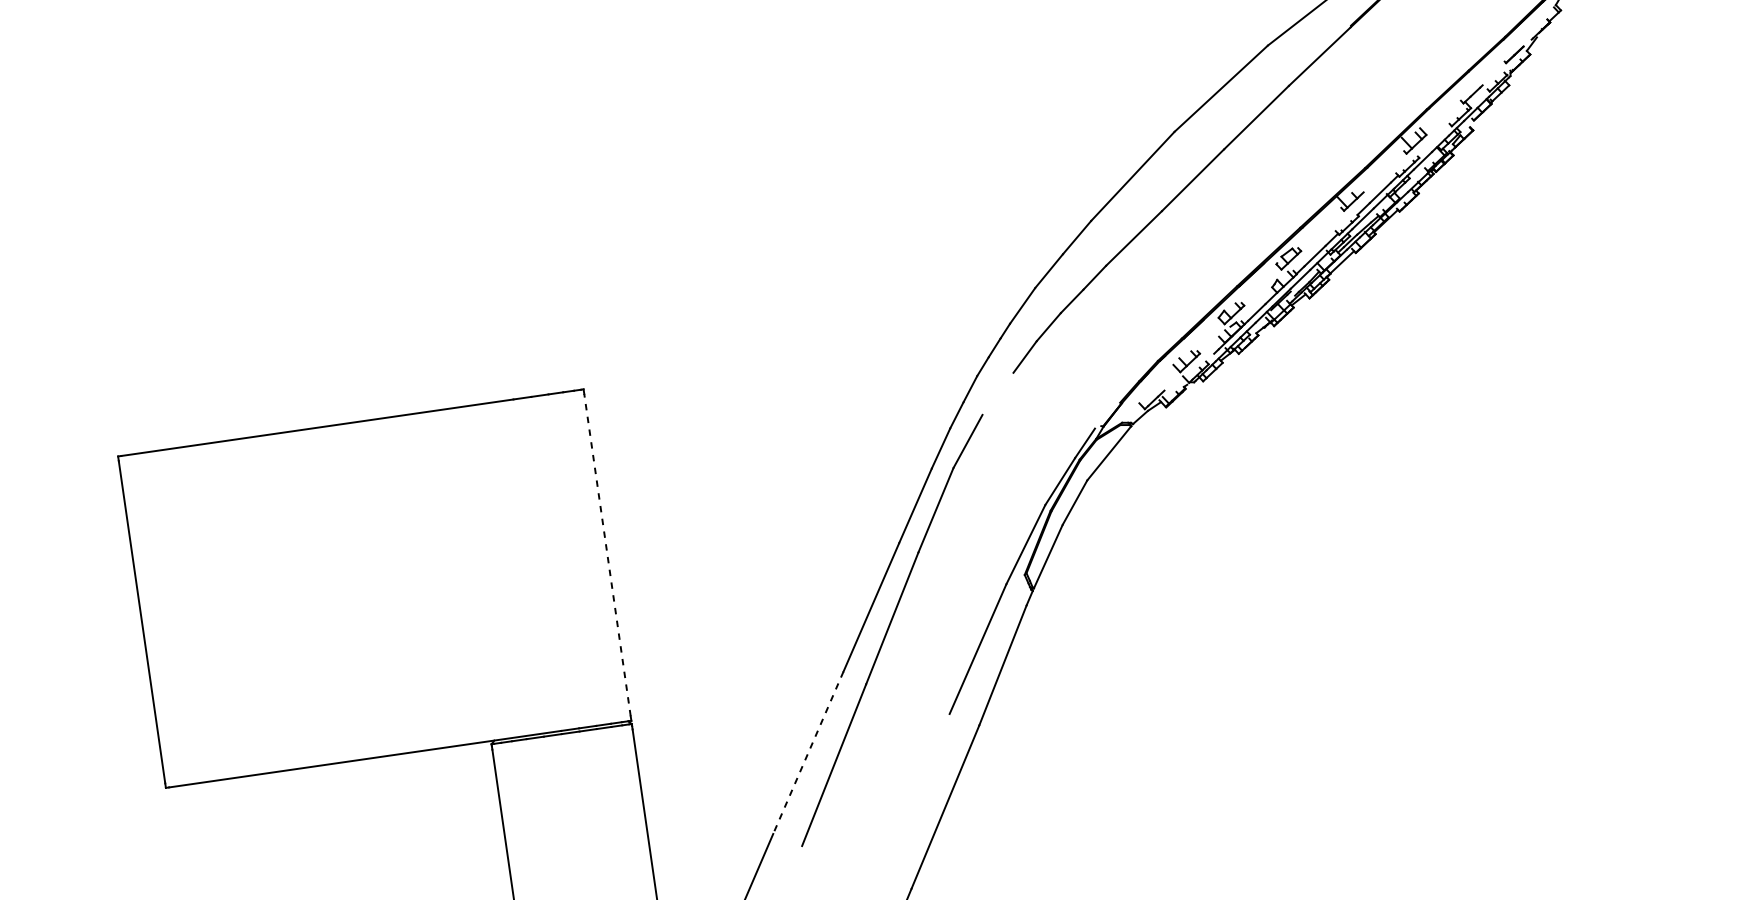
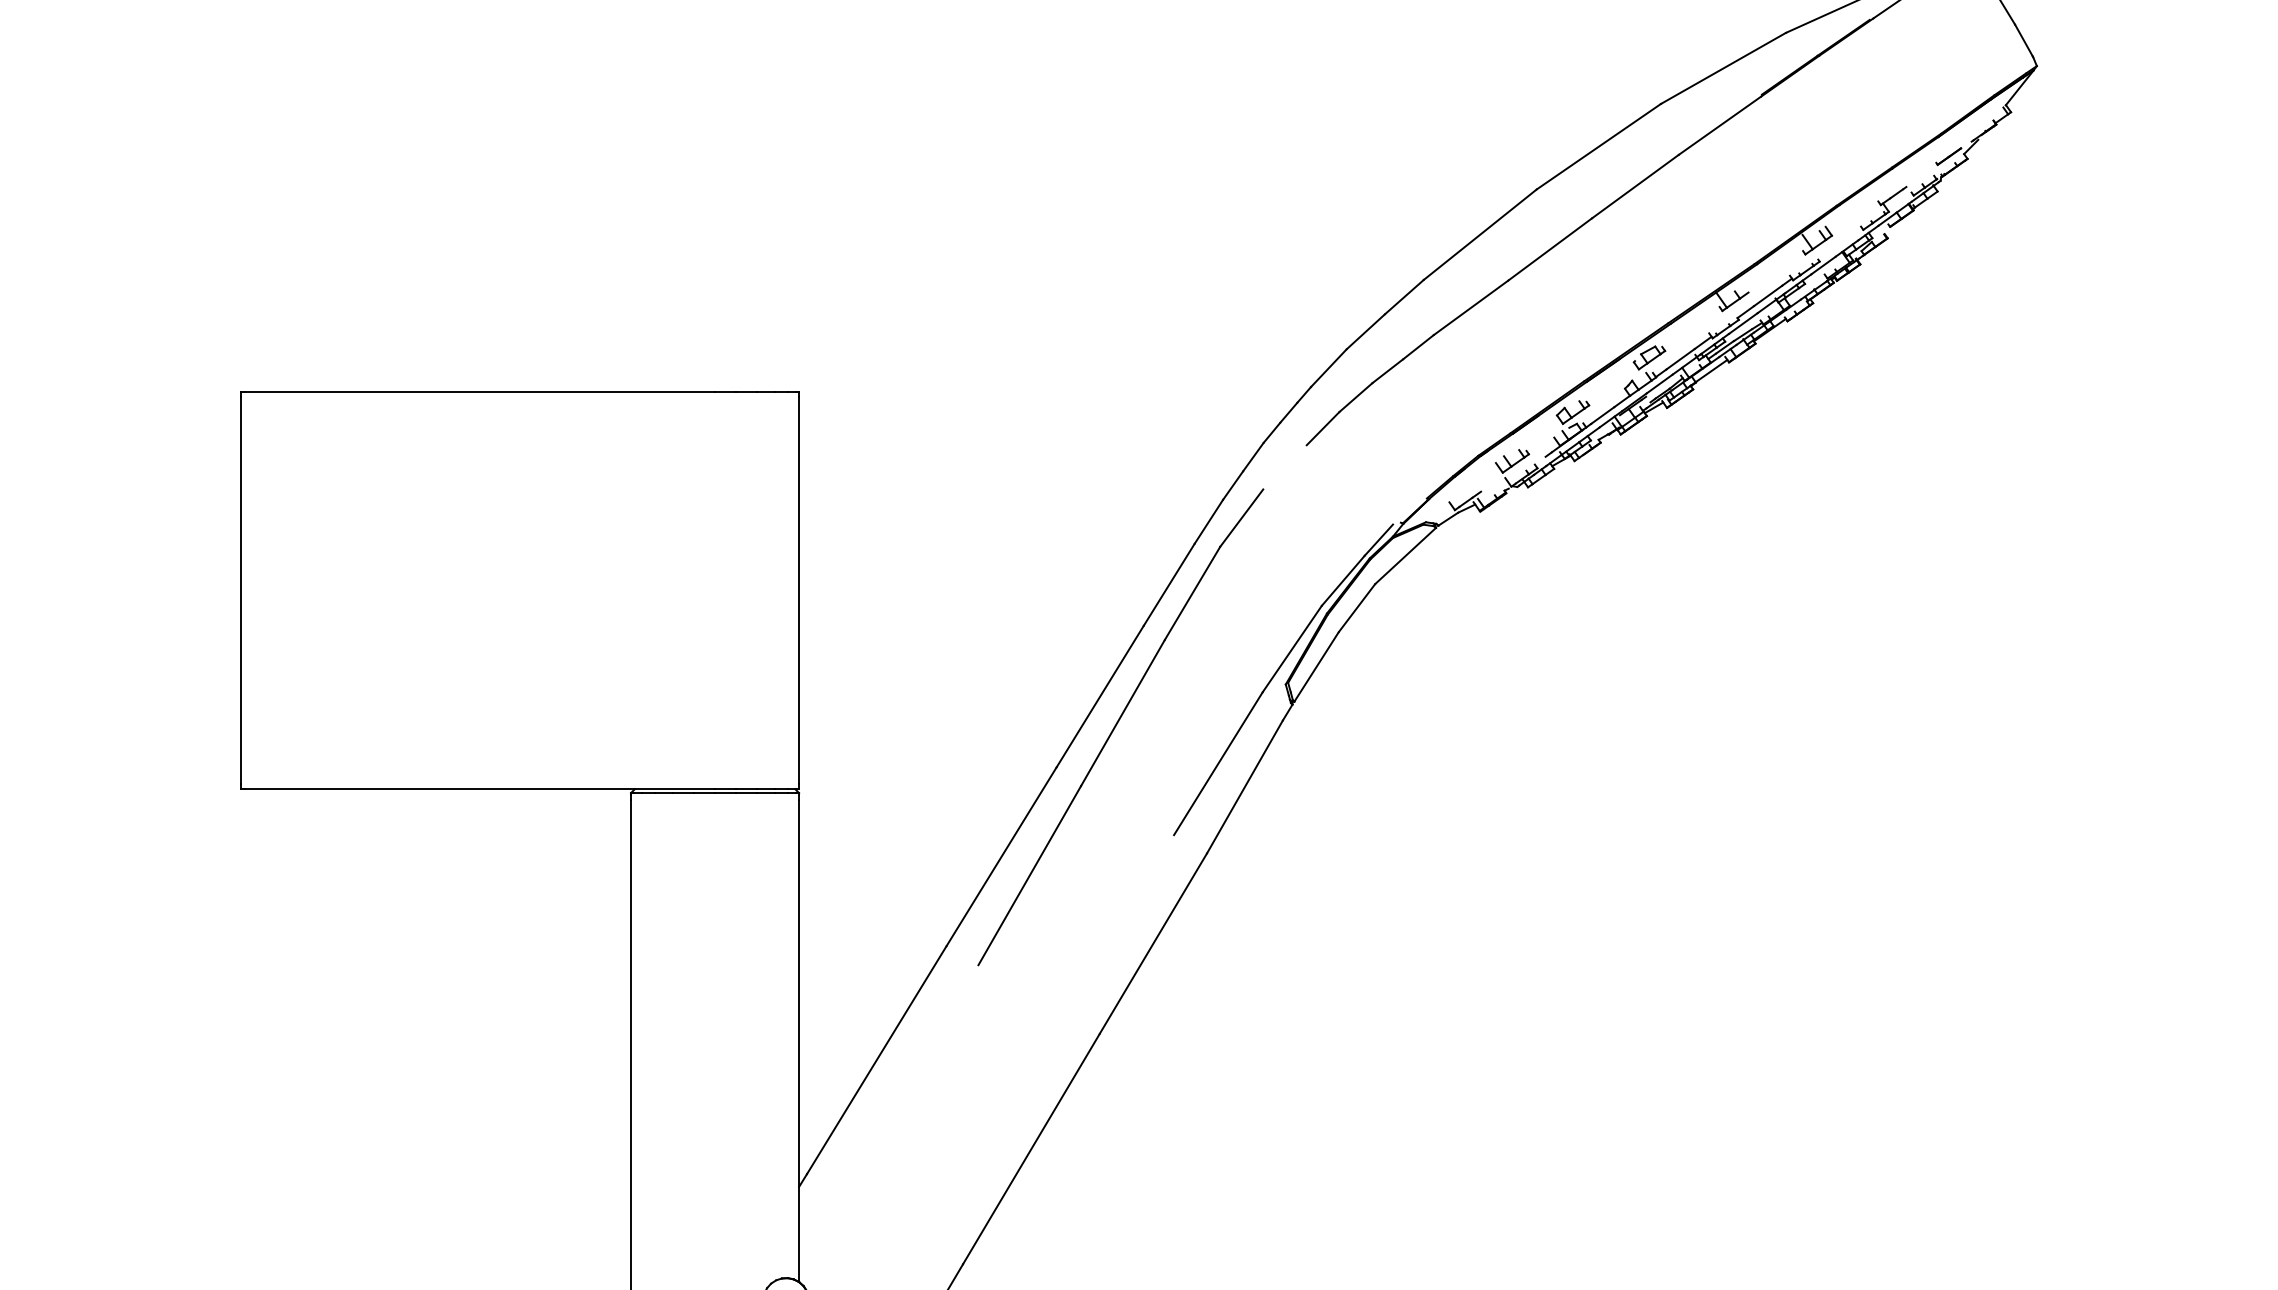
line: (607, 554) -> (799, 590), dashed -> solid
line: (808, 752) -> (1001, 856), dashed -> solid

